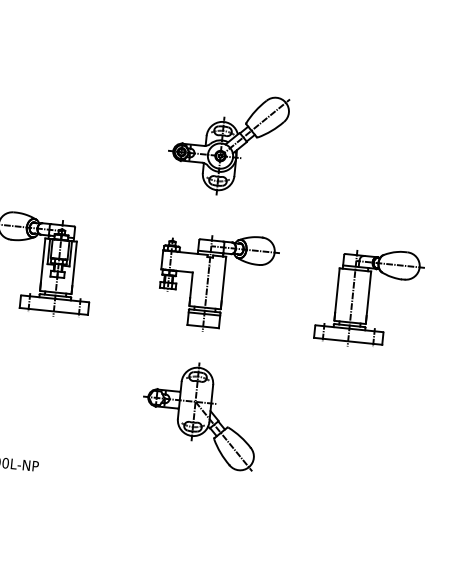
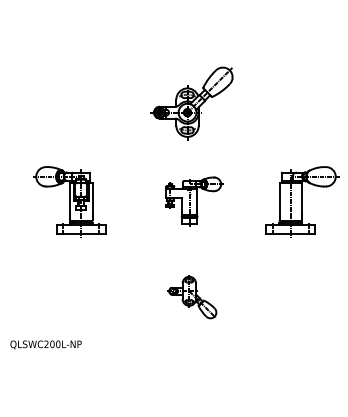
part: (217, 281) -> (194, 201), size x0.7
part: (199, 415) -> (191, 296), size x0.6

